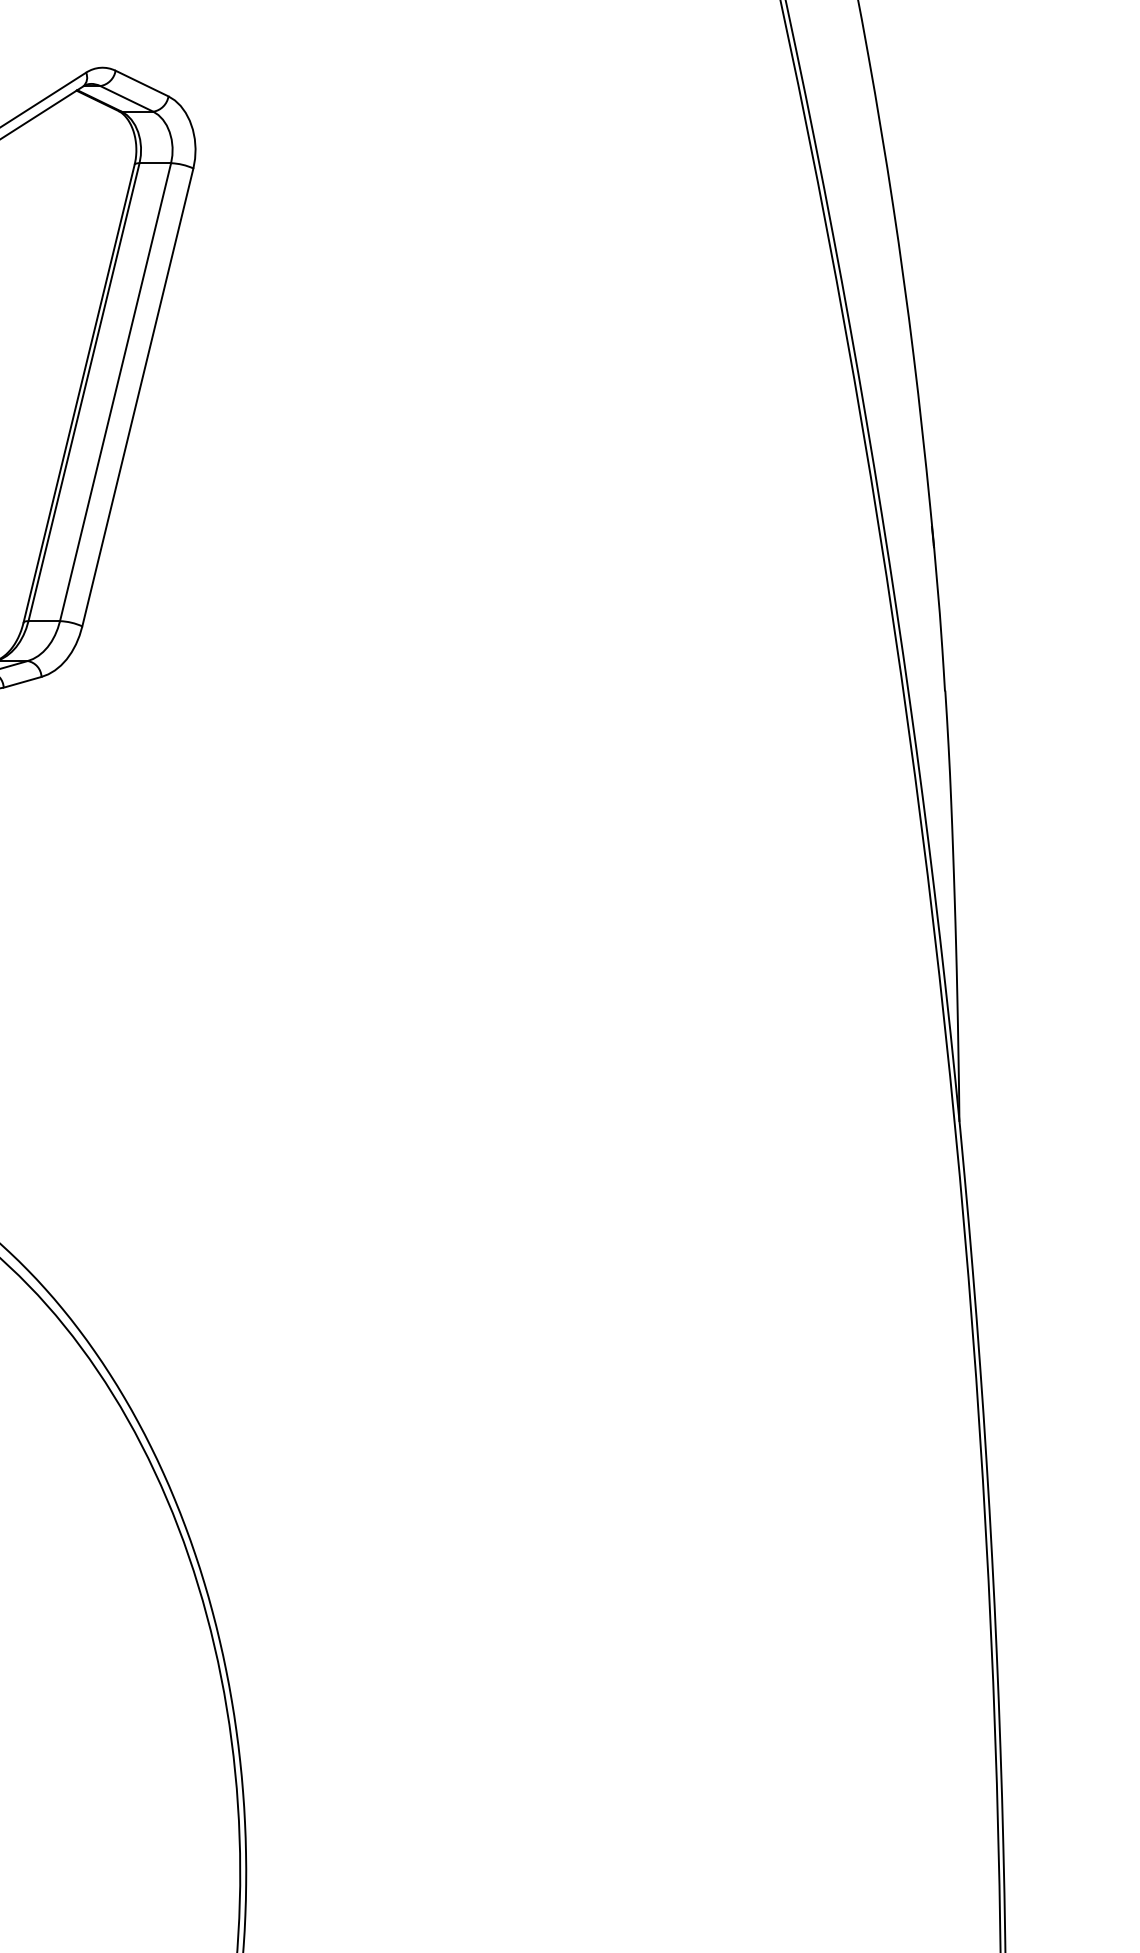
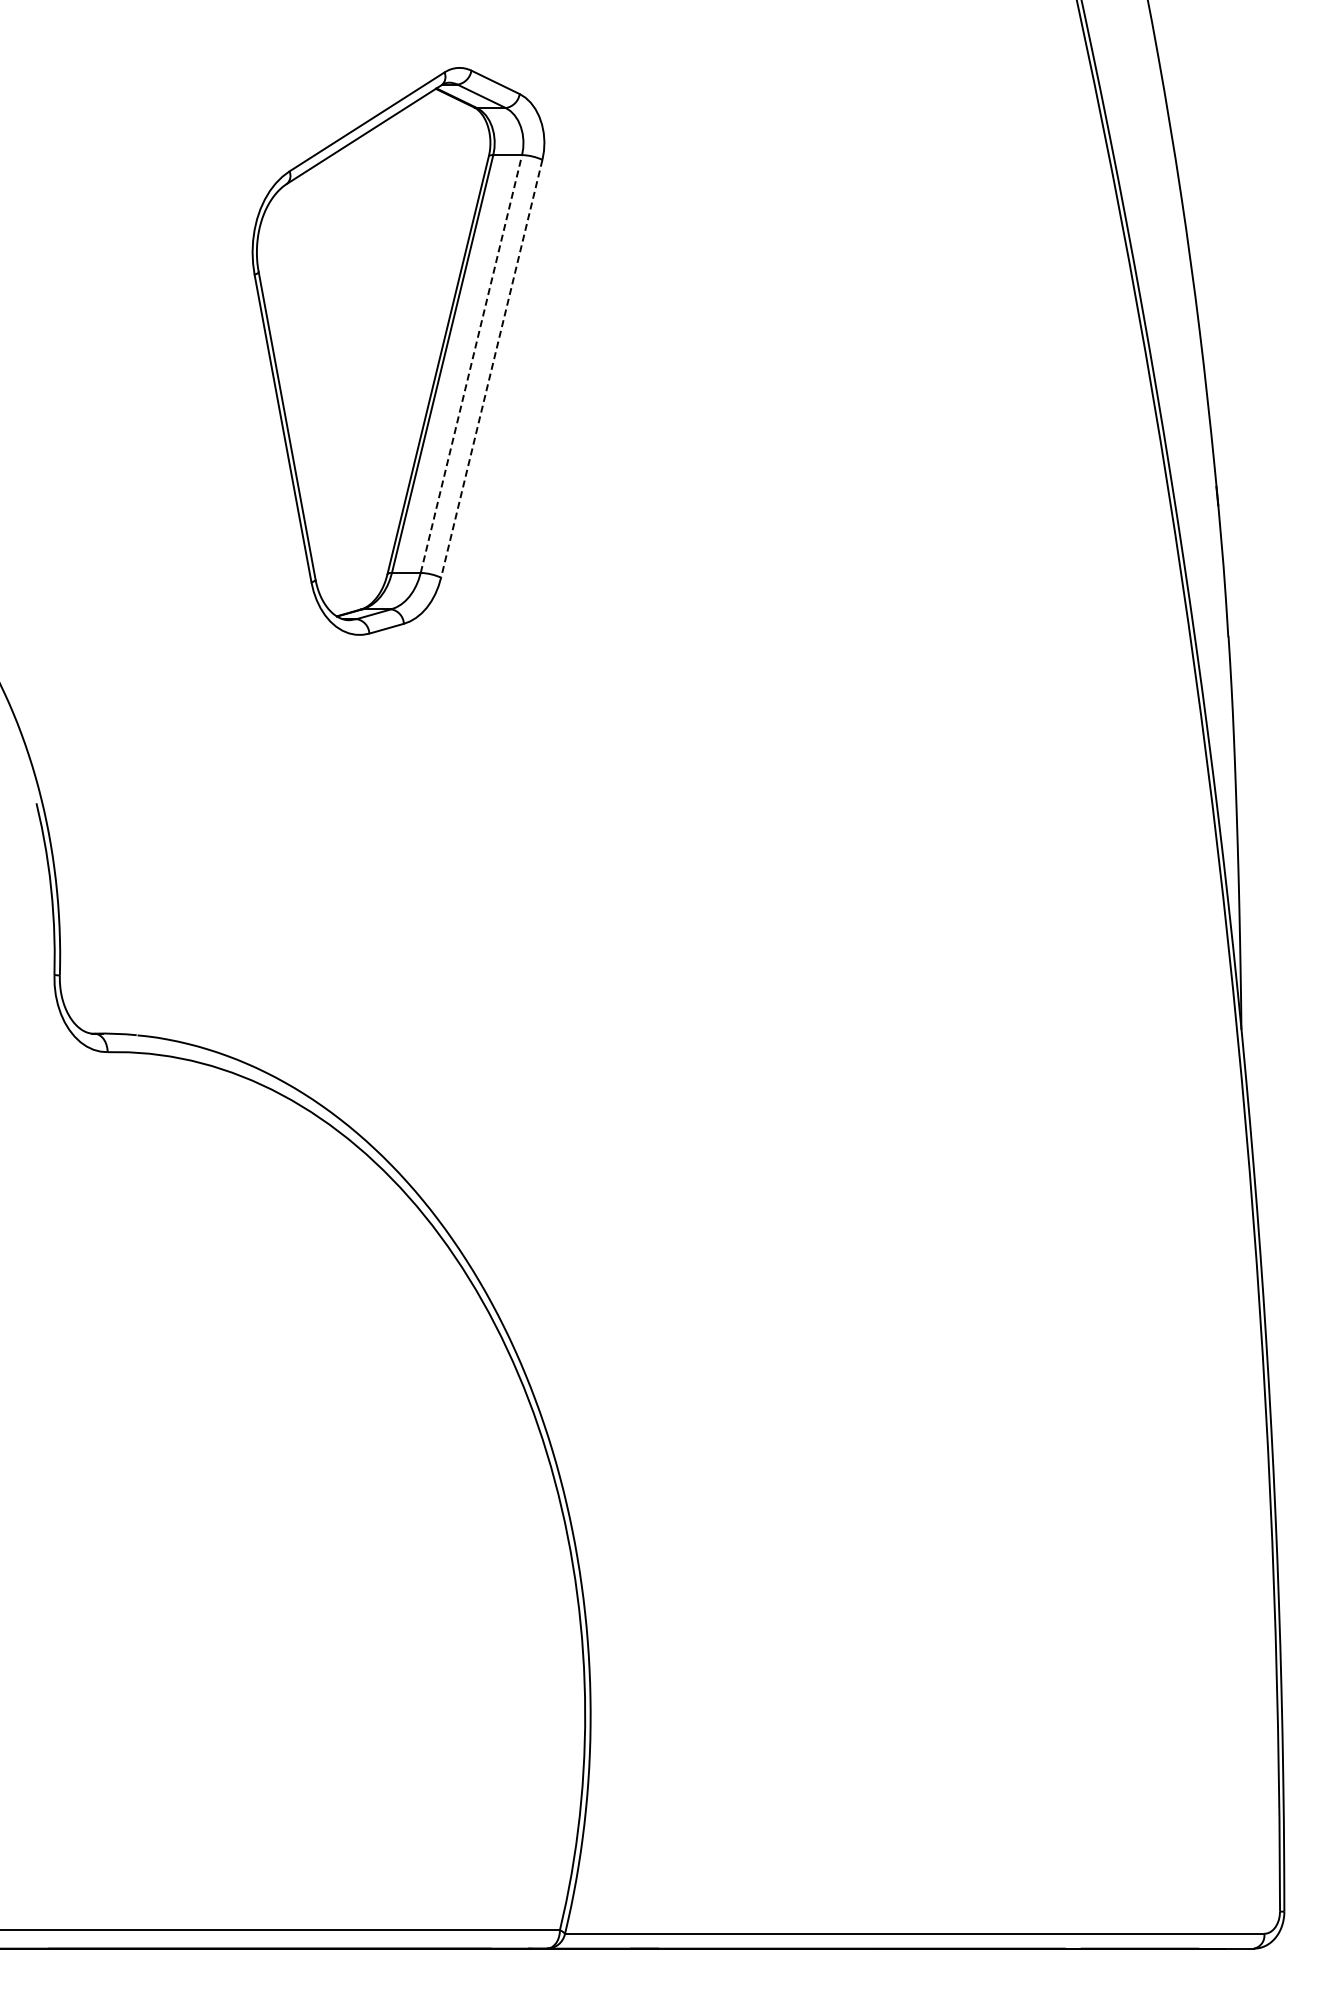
line: (115, 392) -> (471, 364), solid -> dashed
line: (137, 397) -> (491, 368), solid -> dashed

